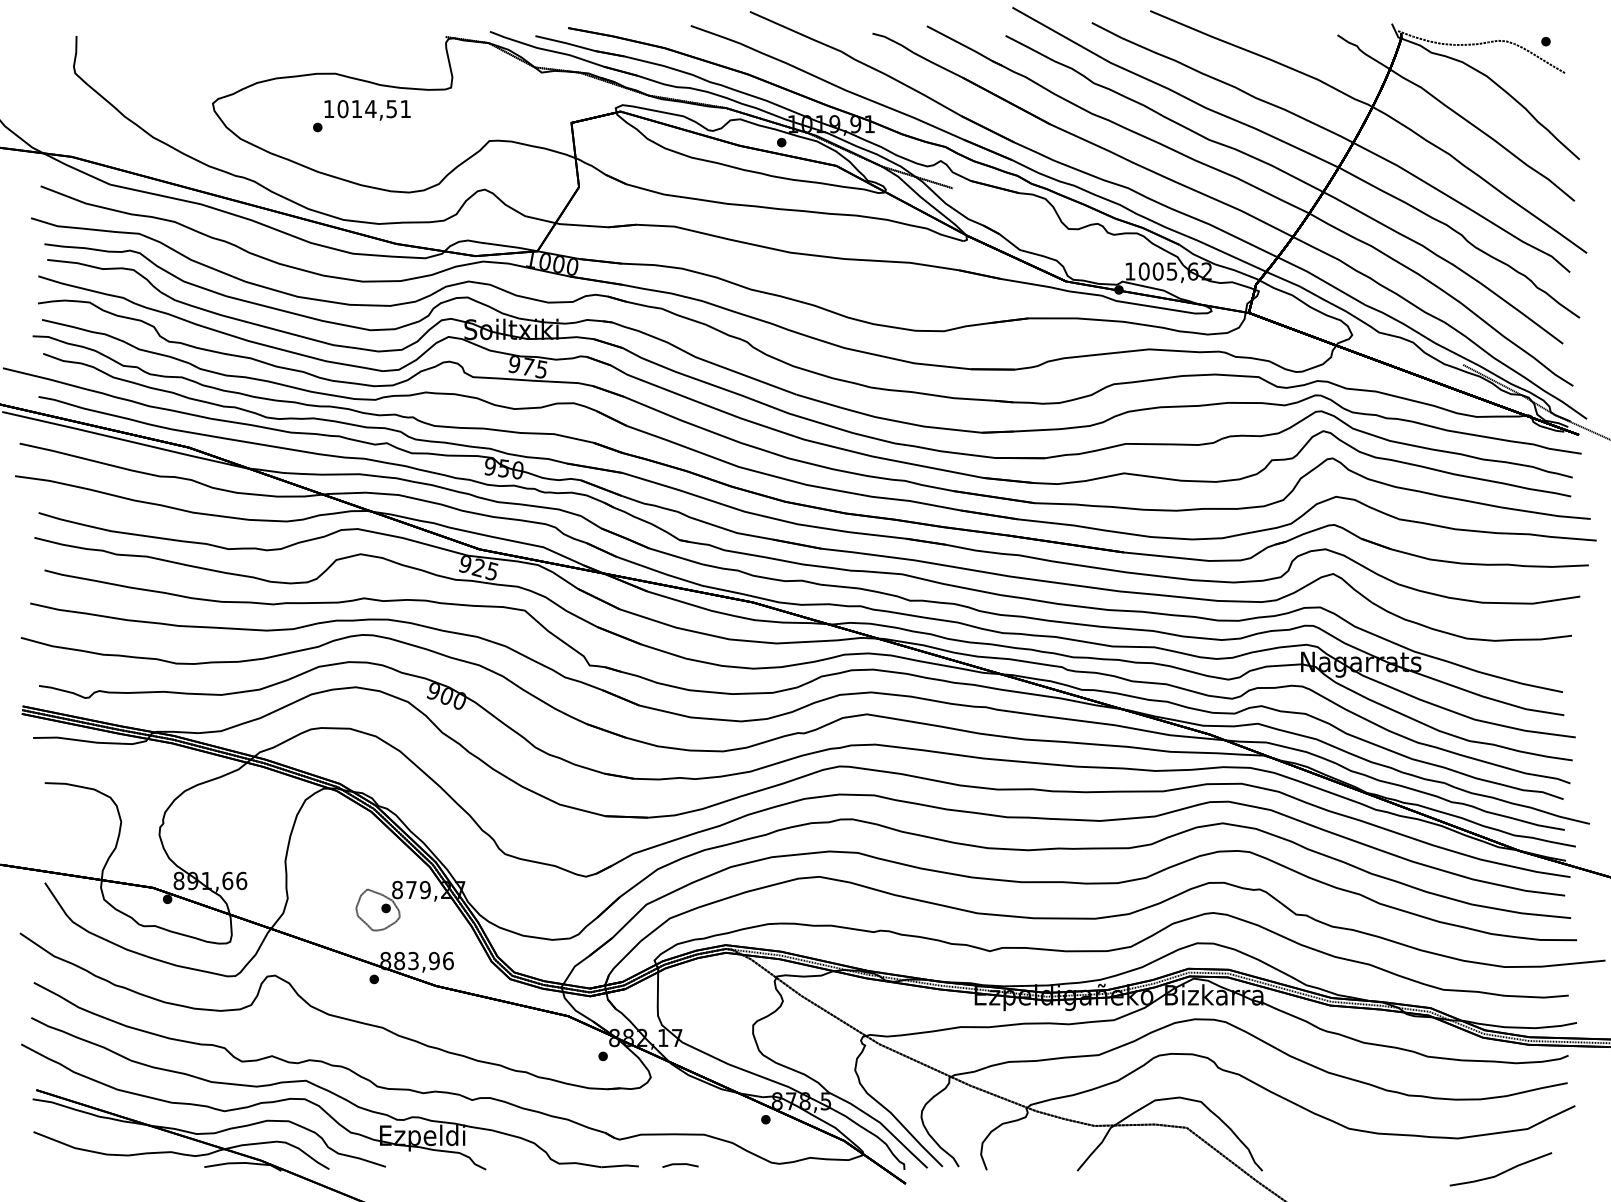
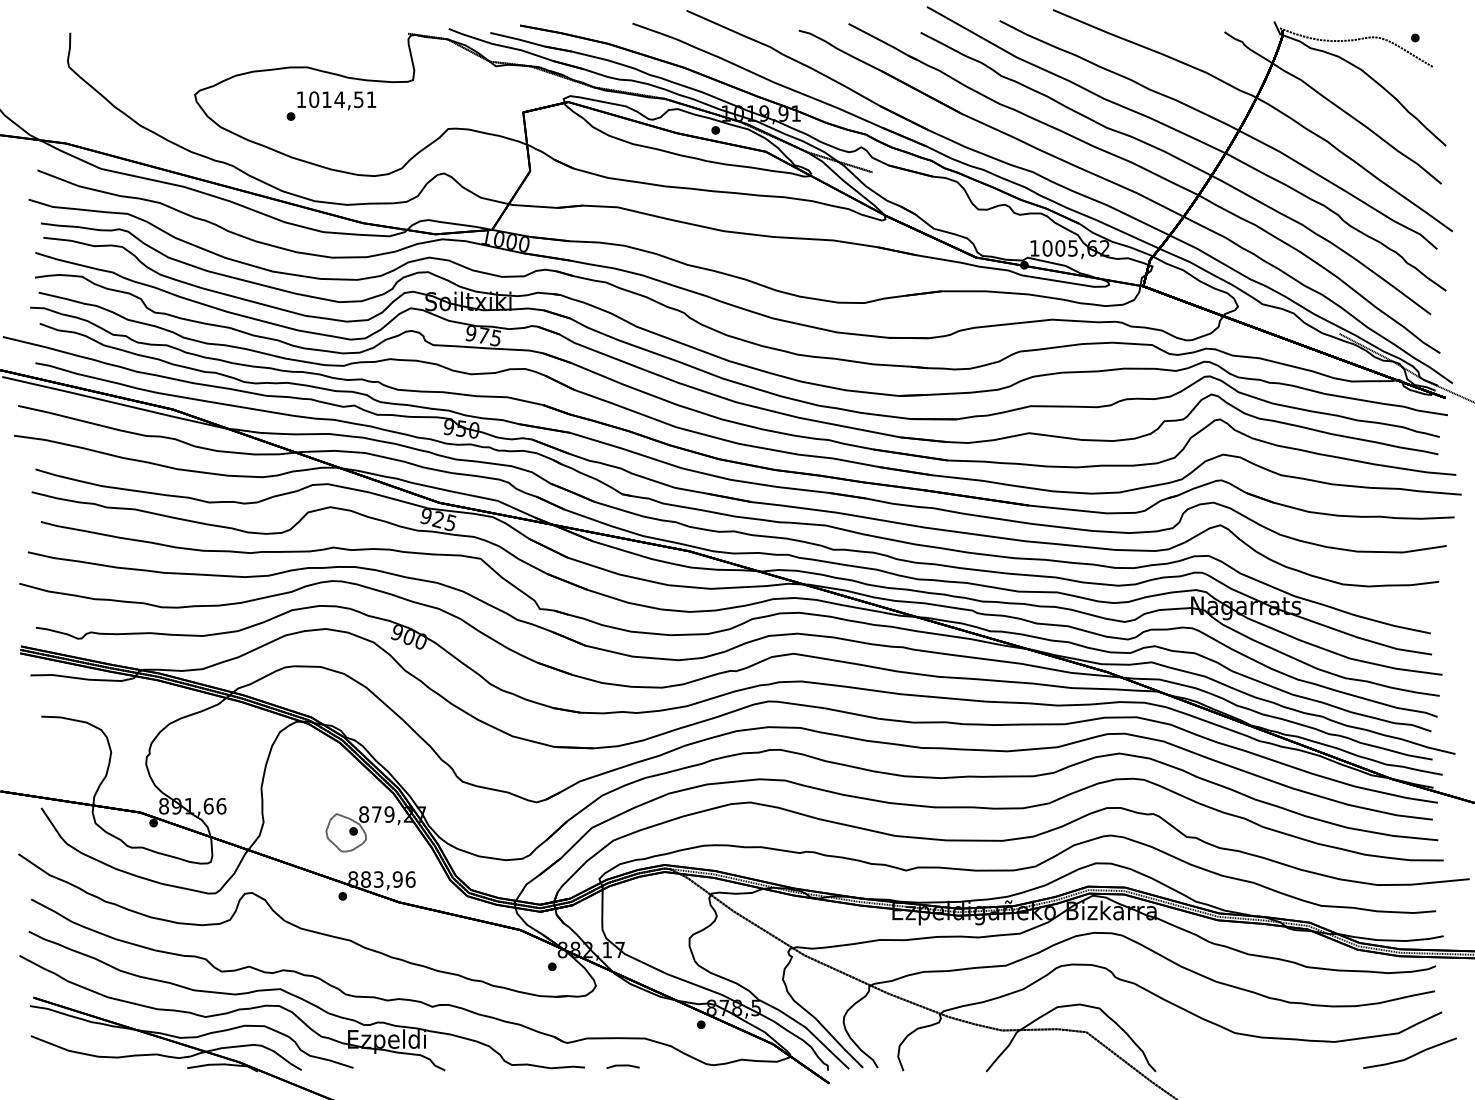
line: (1502, 1171) -> (1411, 1055), moved

